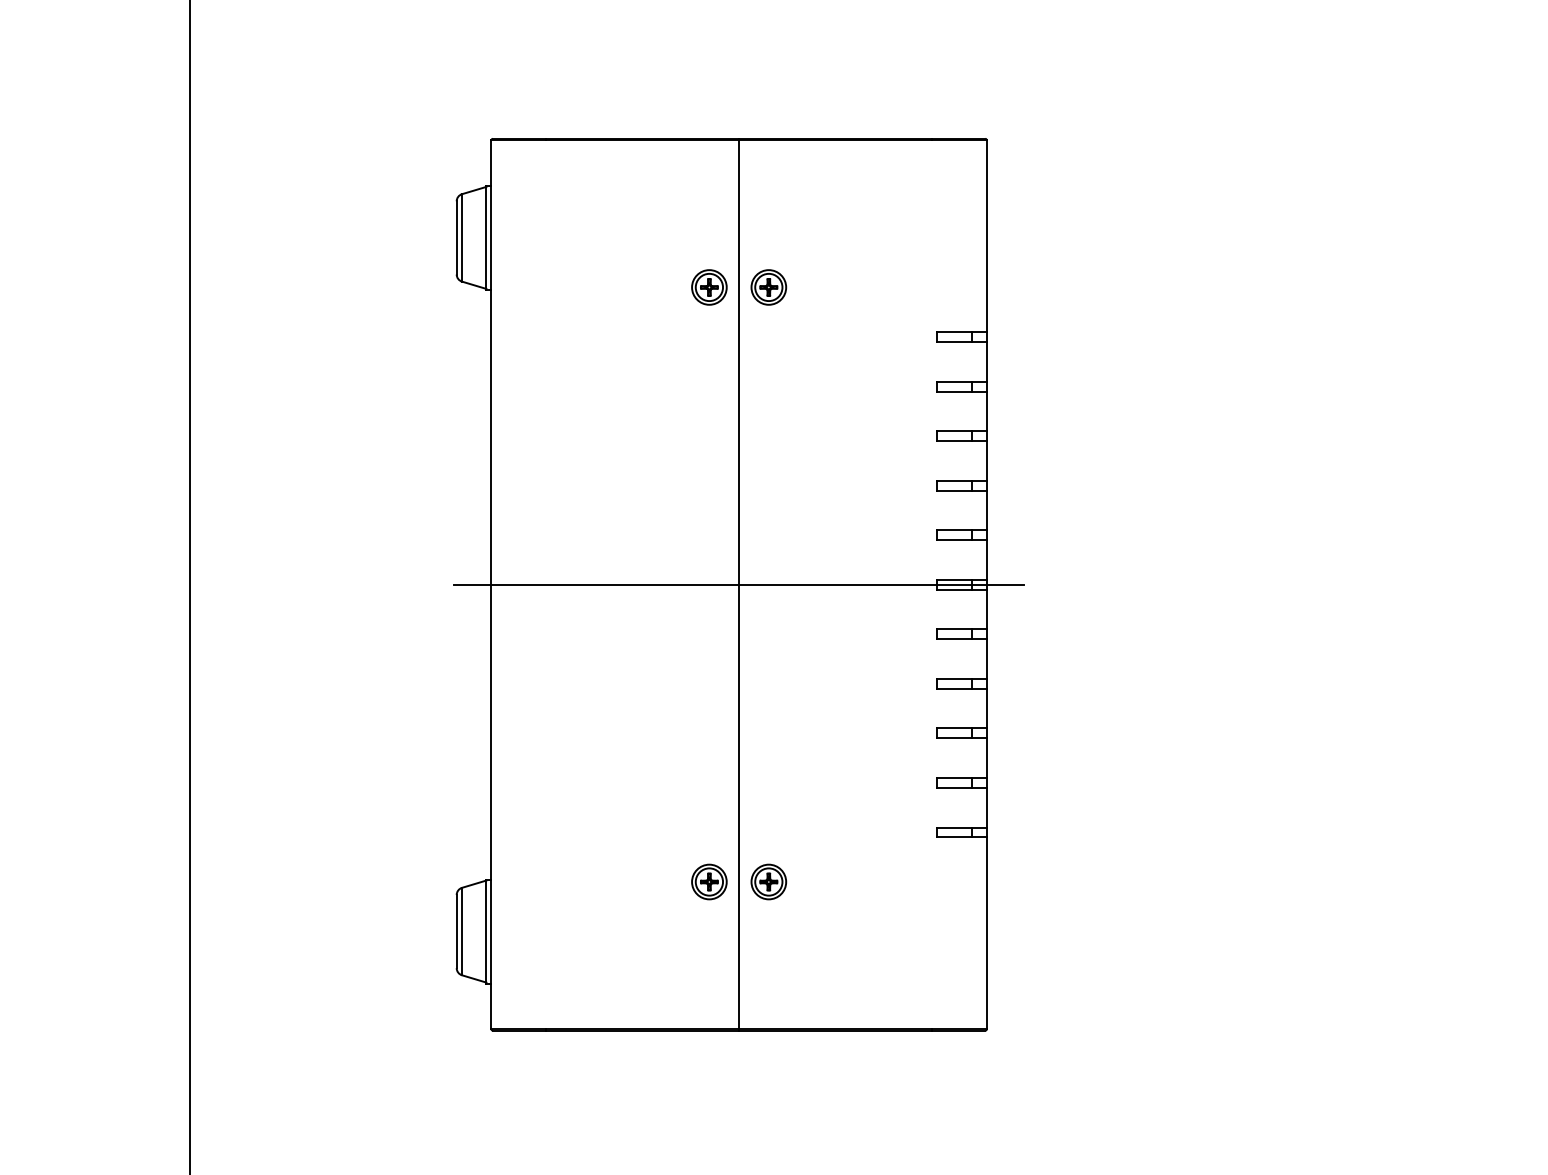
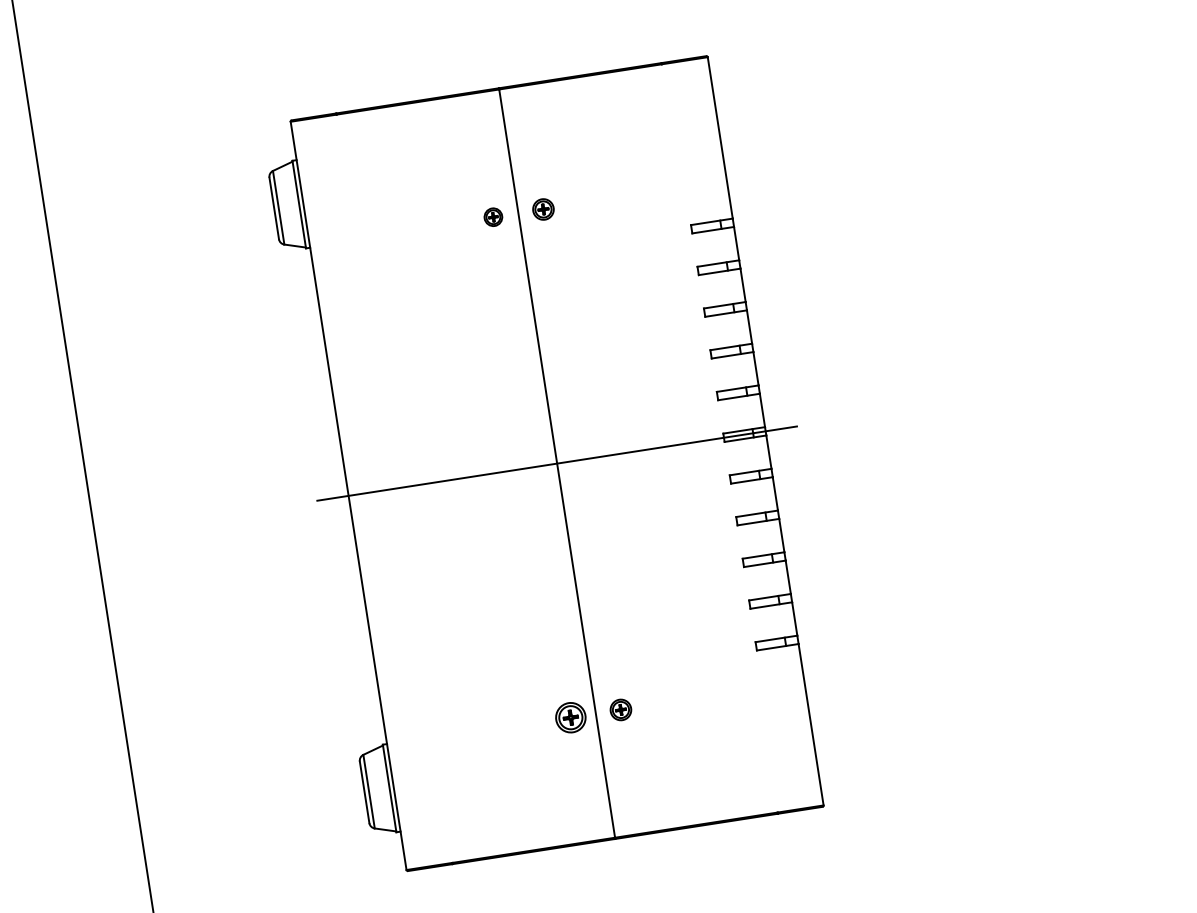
part: (709, 287) -> (493, 217), size x0.6
part: (768, 287) -> (543, 209), size x0.7
part: (768, 881) -> (620, 709), size x0.7

